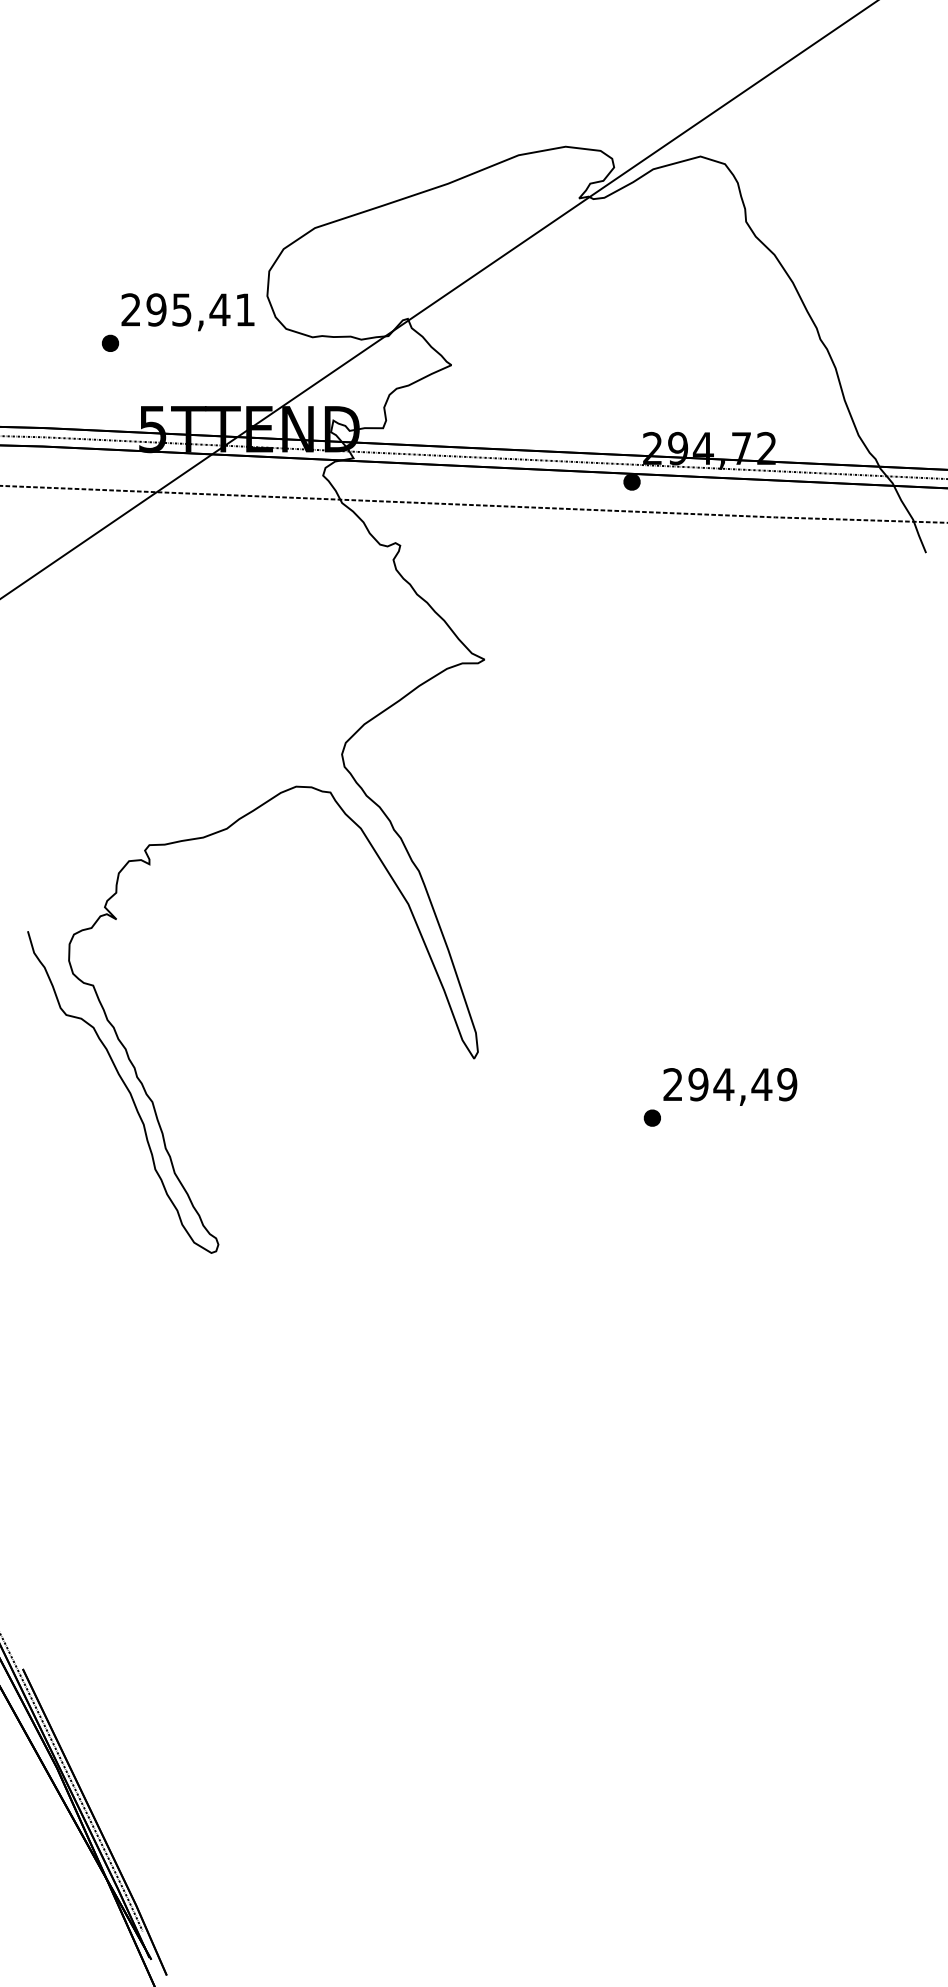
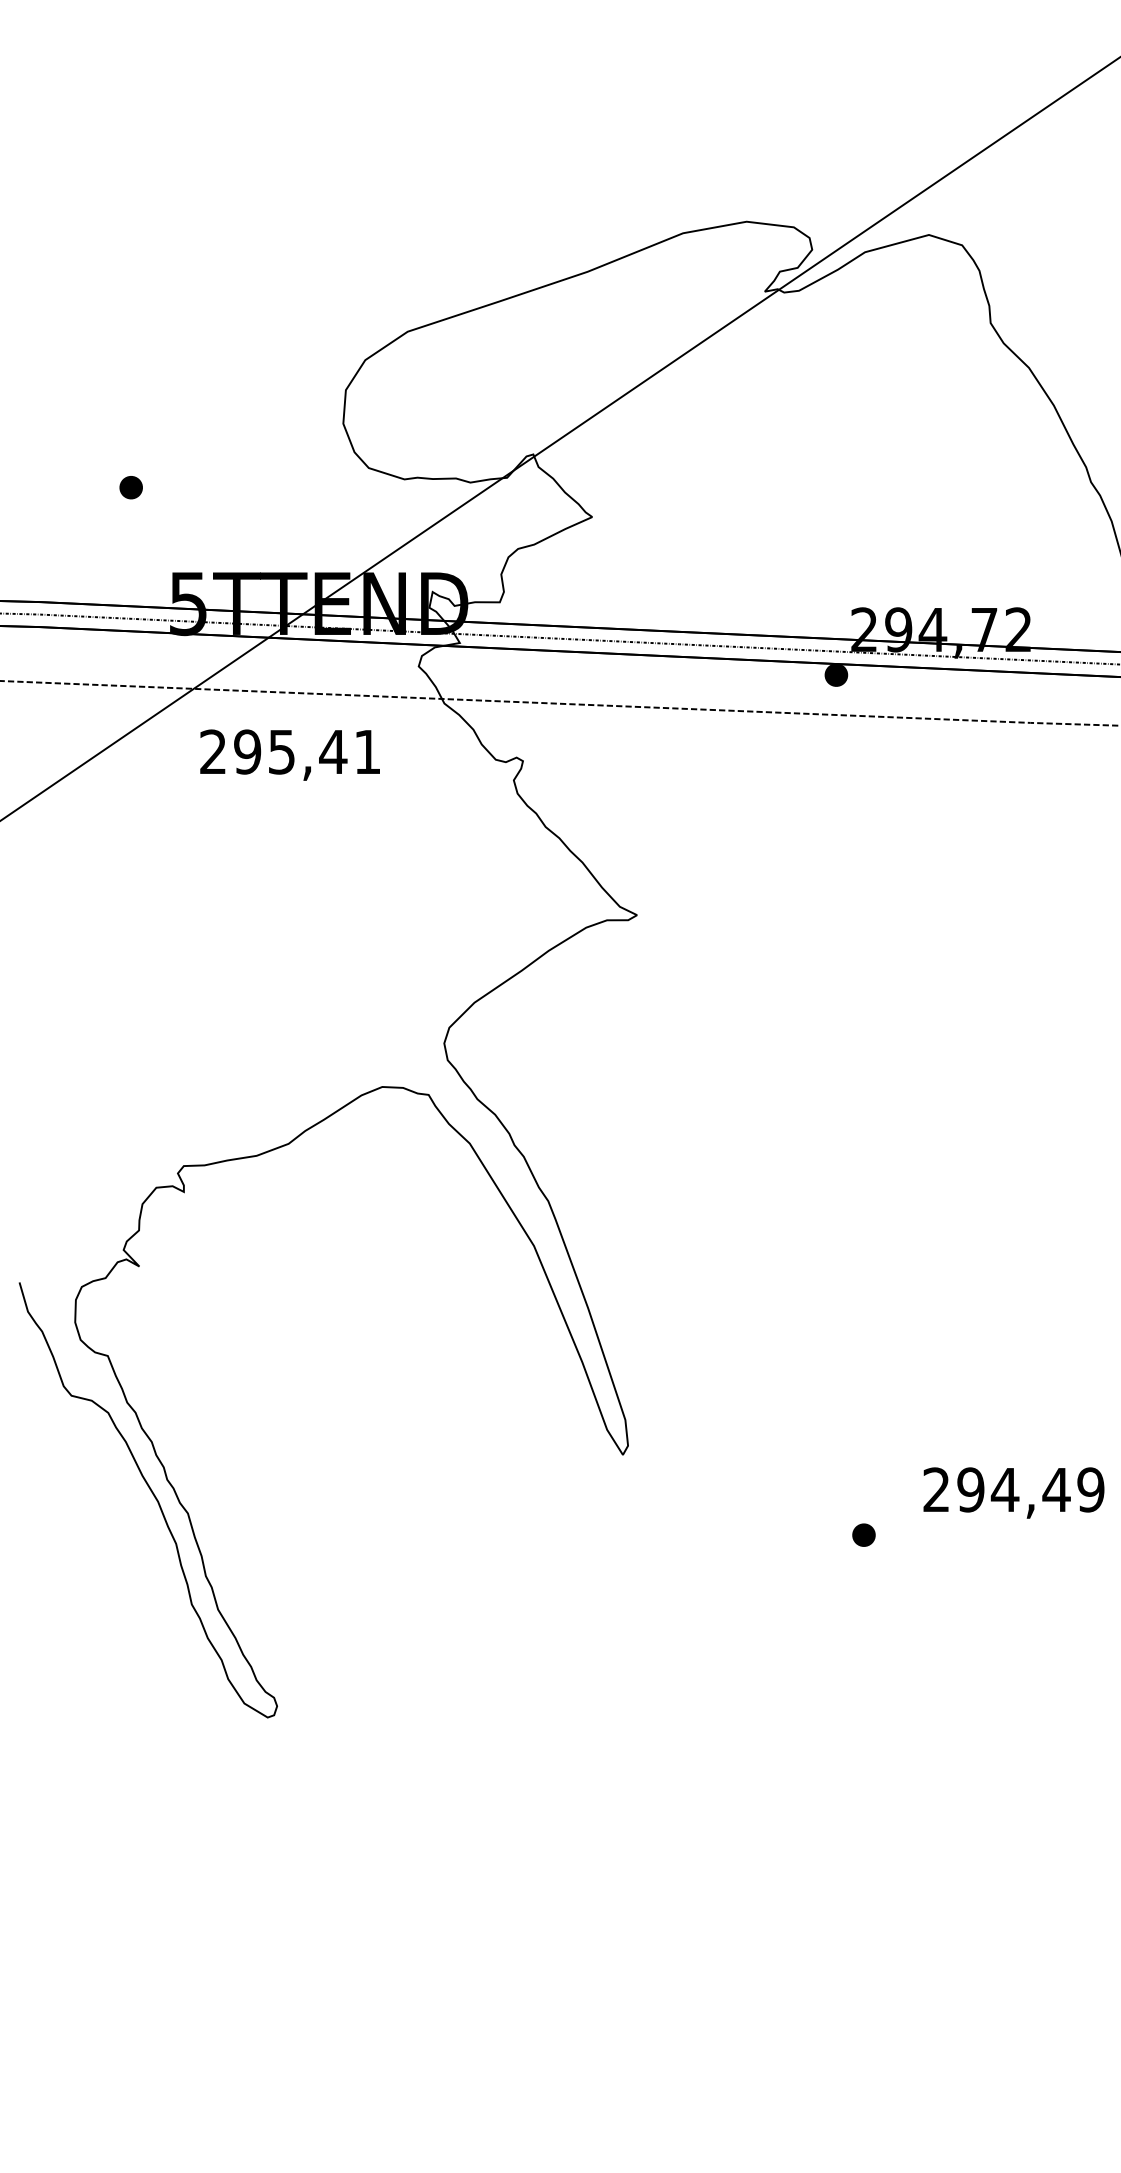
text: (187, 312) -> (289, 755), moved
text: (730, 1086) -> (1014, 1492), moved

